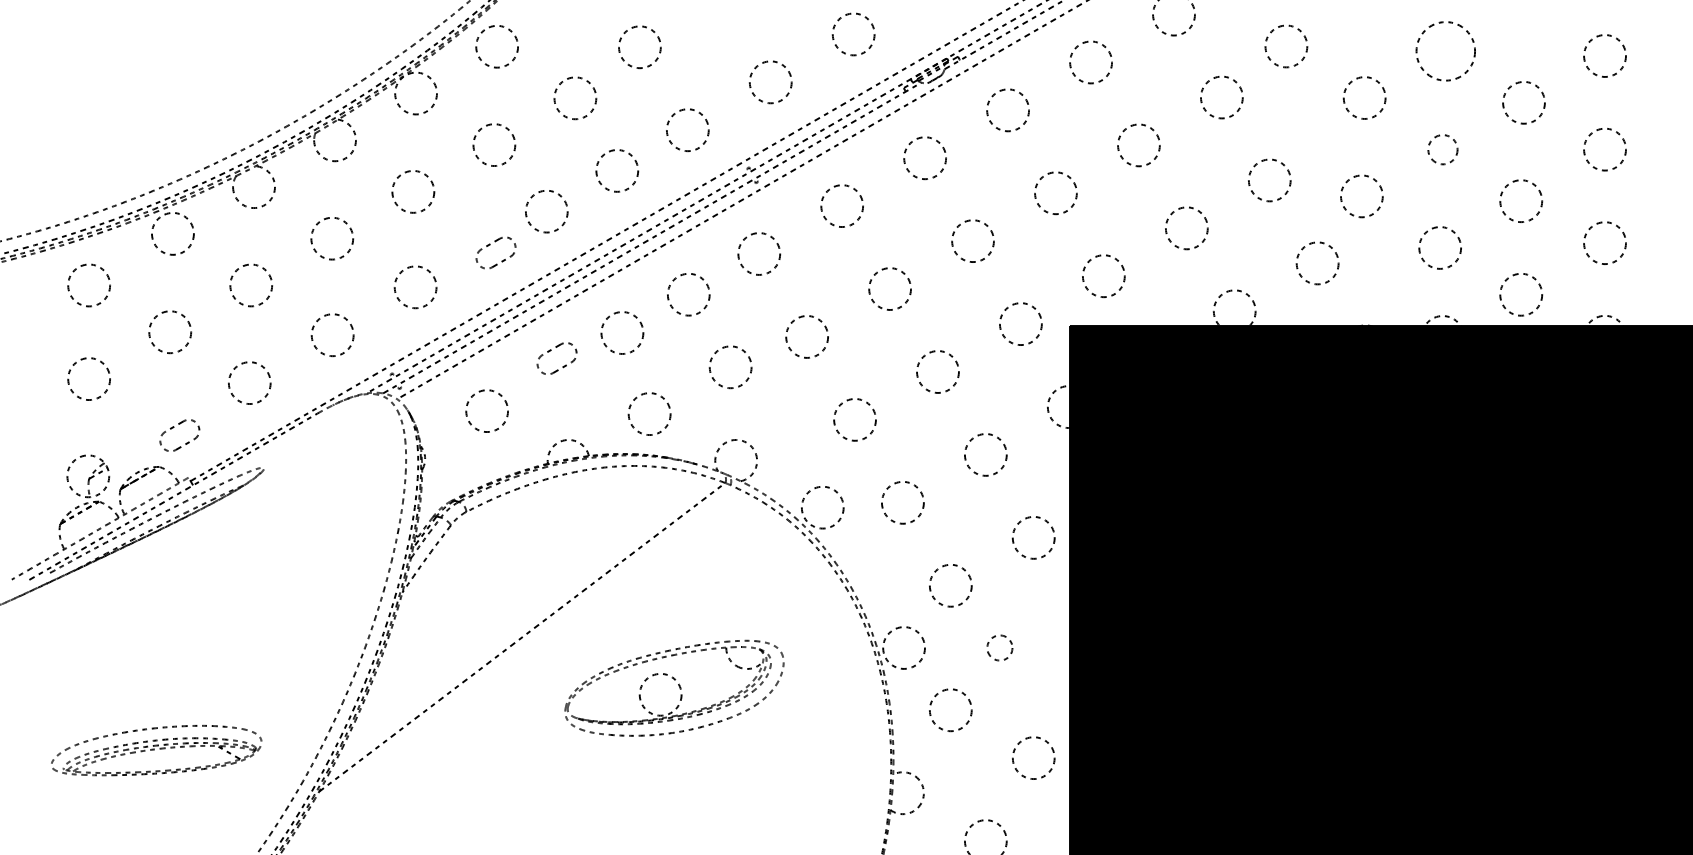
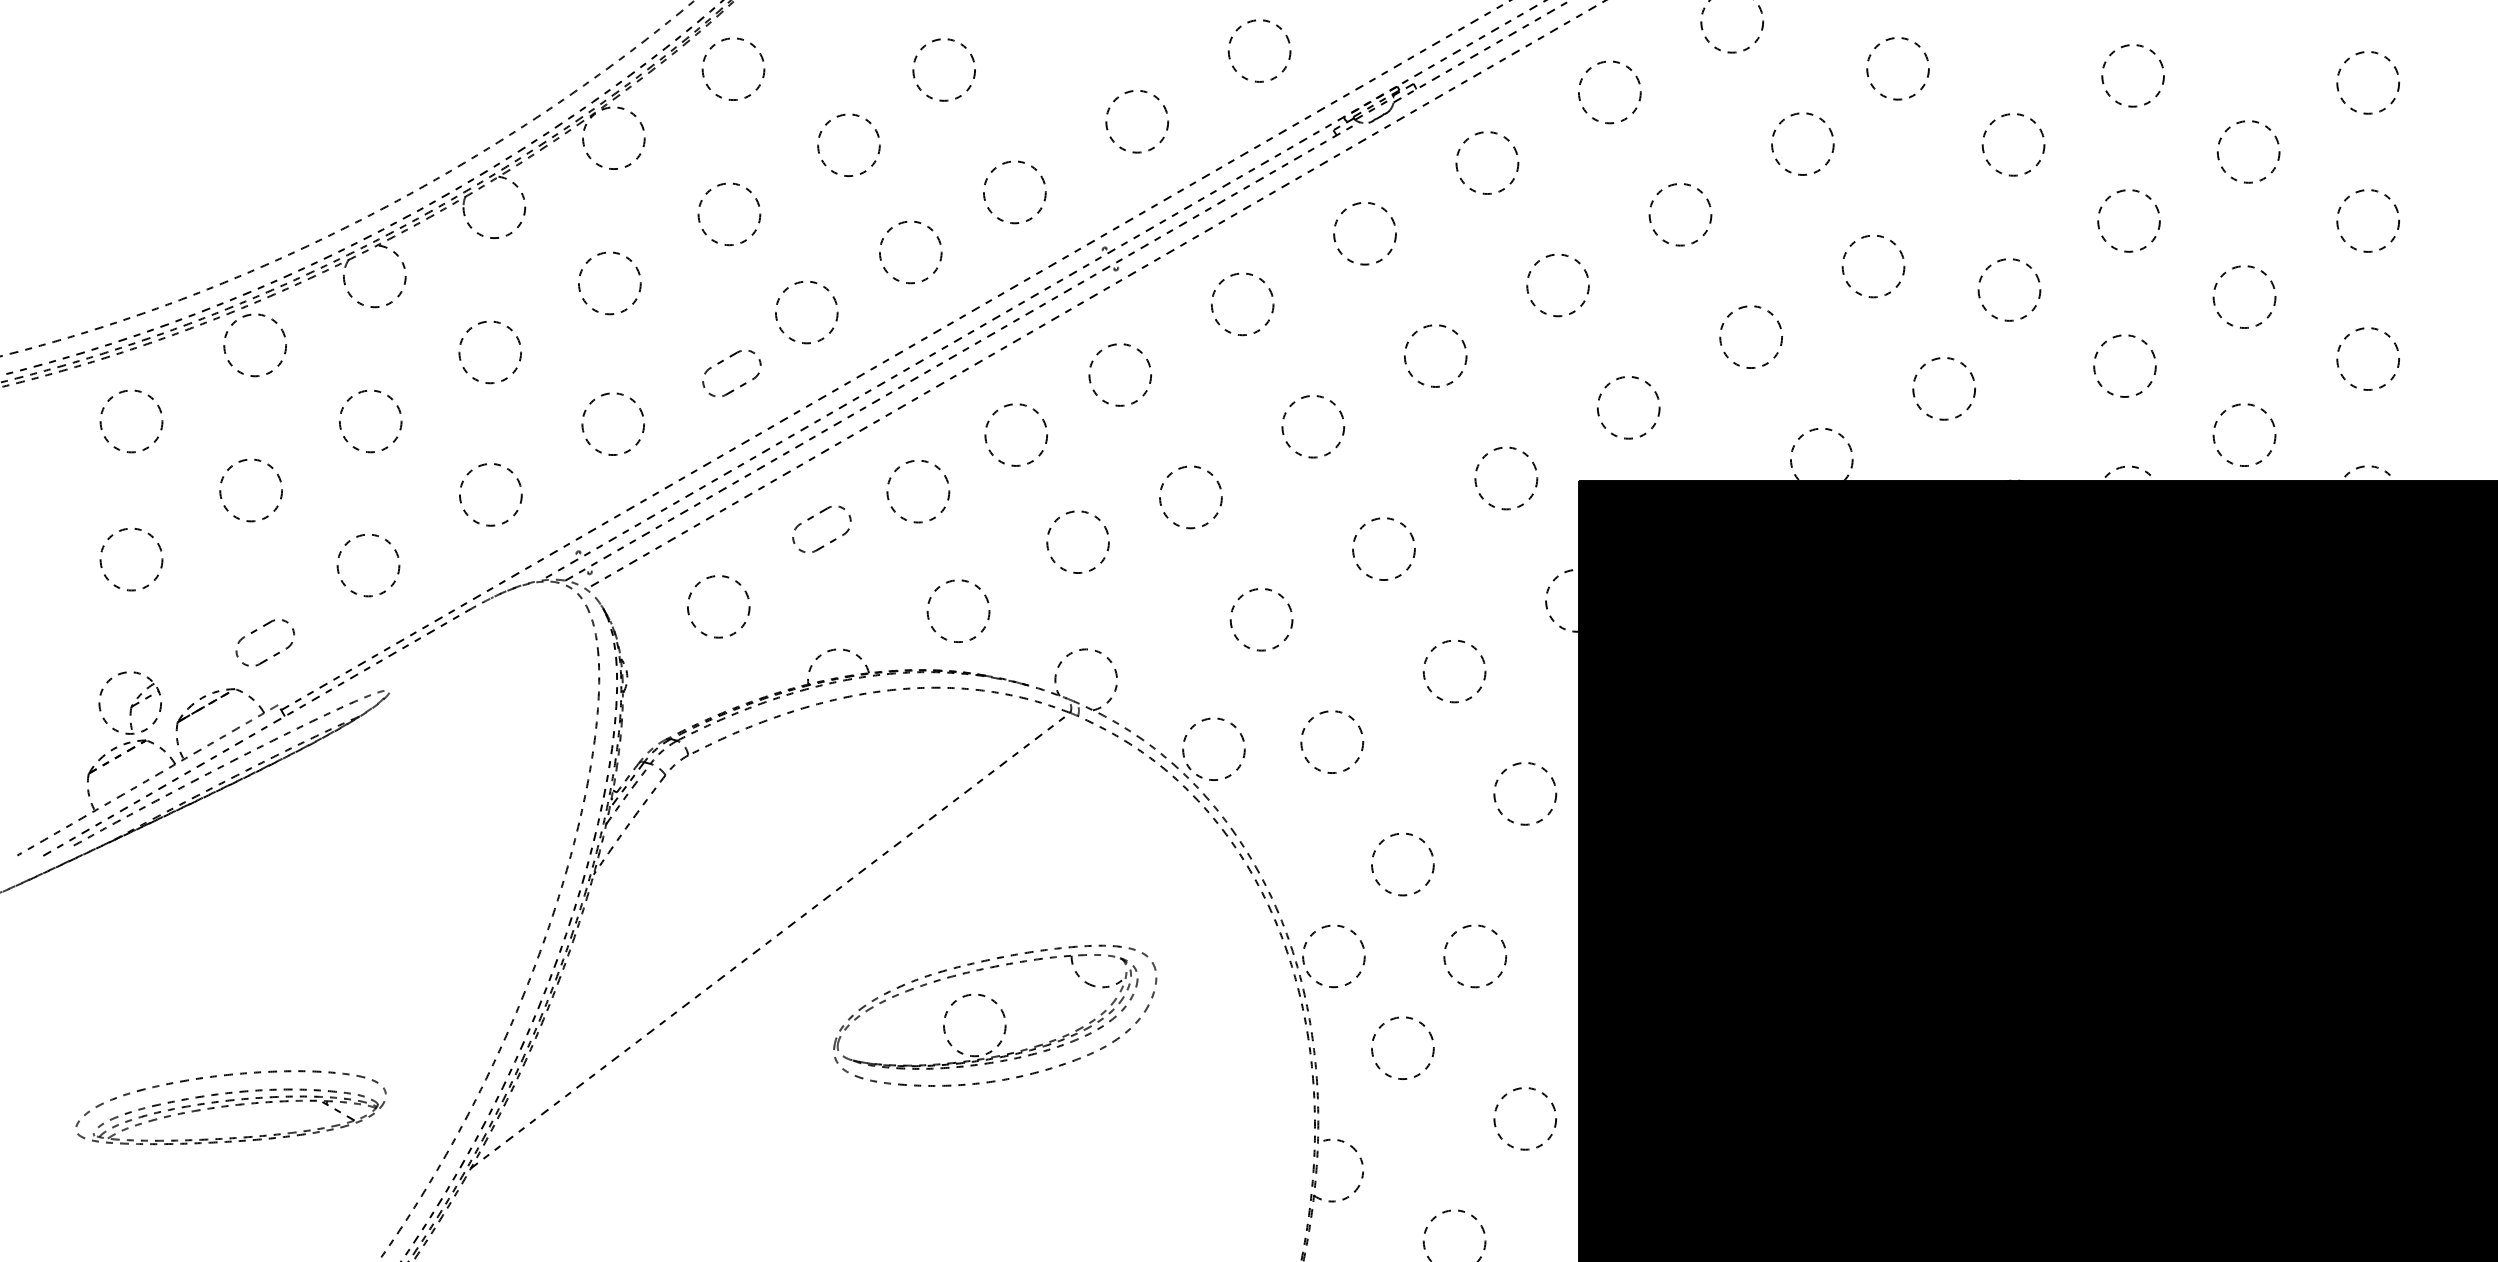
circle: (1445, 50) -> (2132, 74), size x0.71
circle: (1442, 149) -> (2128, 220), size x1.43
circle: (999, 647) -> (1474, 955), size x1.67

